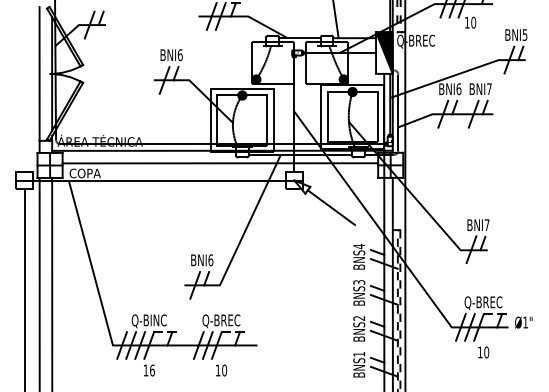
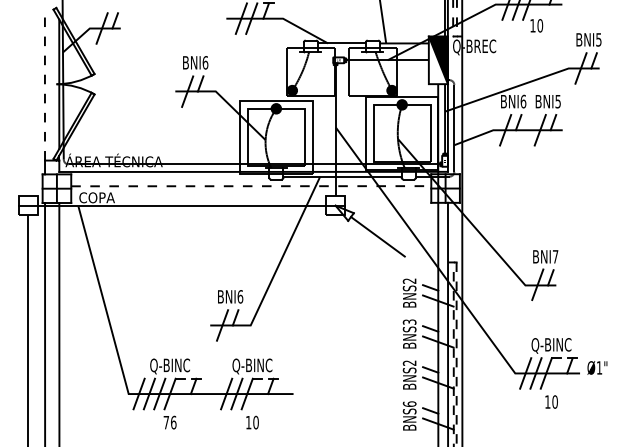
line: (39, 73) -> (44, 83), solid -> dashed
text: (489, 89) -> (558, 101), BNI7 -> BNI5
line: (220, 163) -> (251, 186), solid -> dashed
text: (358, 246) -> (408, 281), BNS4 -> BNS2
text: (483, 303) -> (551, 346), Q-BREC -> Q-BINC
text: (221, 321) -> (252, 366), Q-BREC -> Q-BINC
text: (359, 353) -> (409, 403), BNS1 -> BNS6
text: (145, 370) -> (165, 422), 16 -> 76

